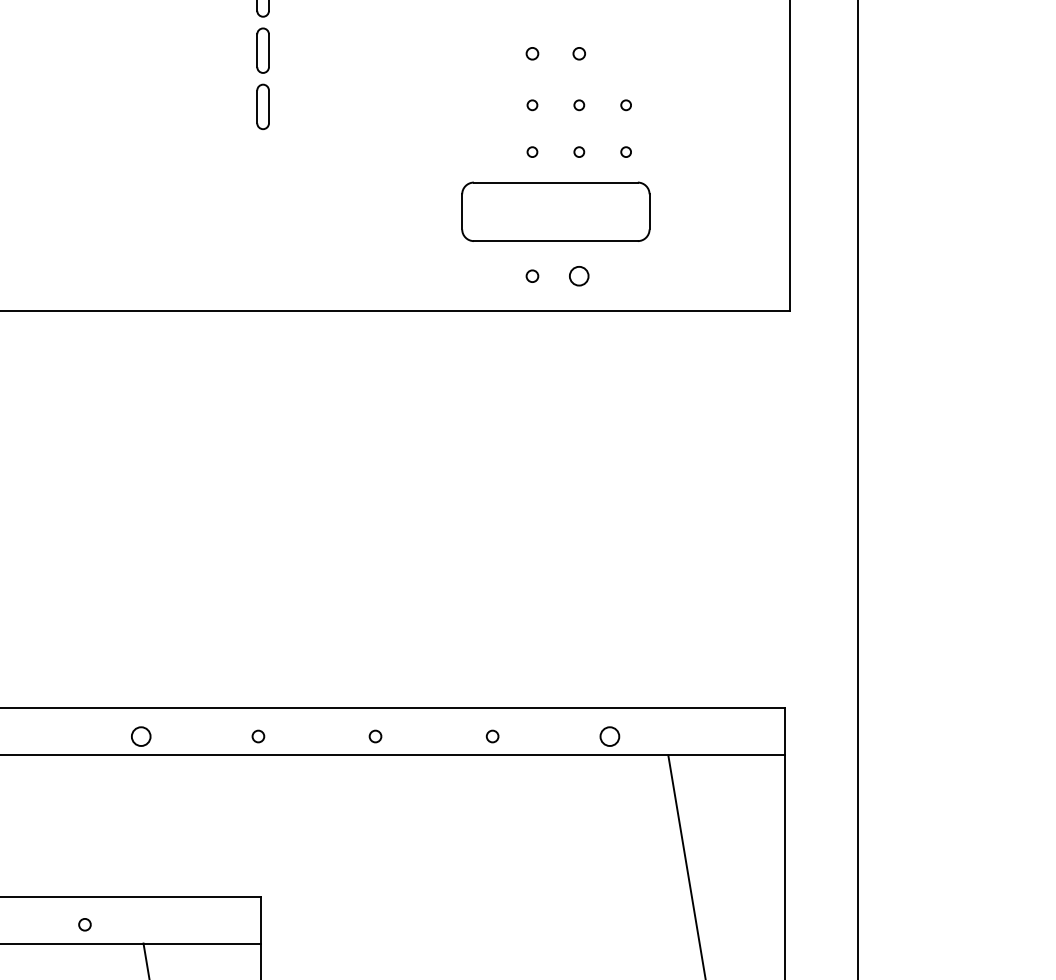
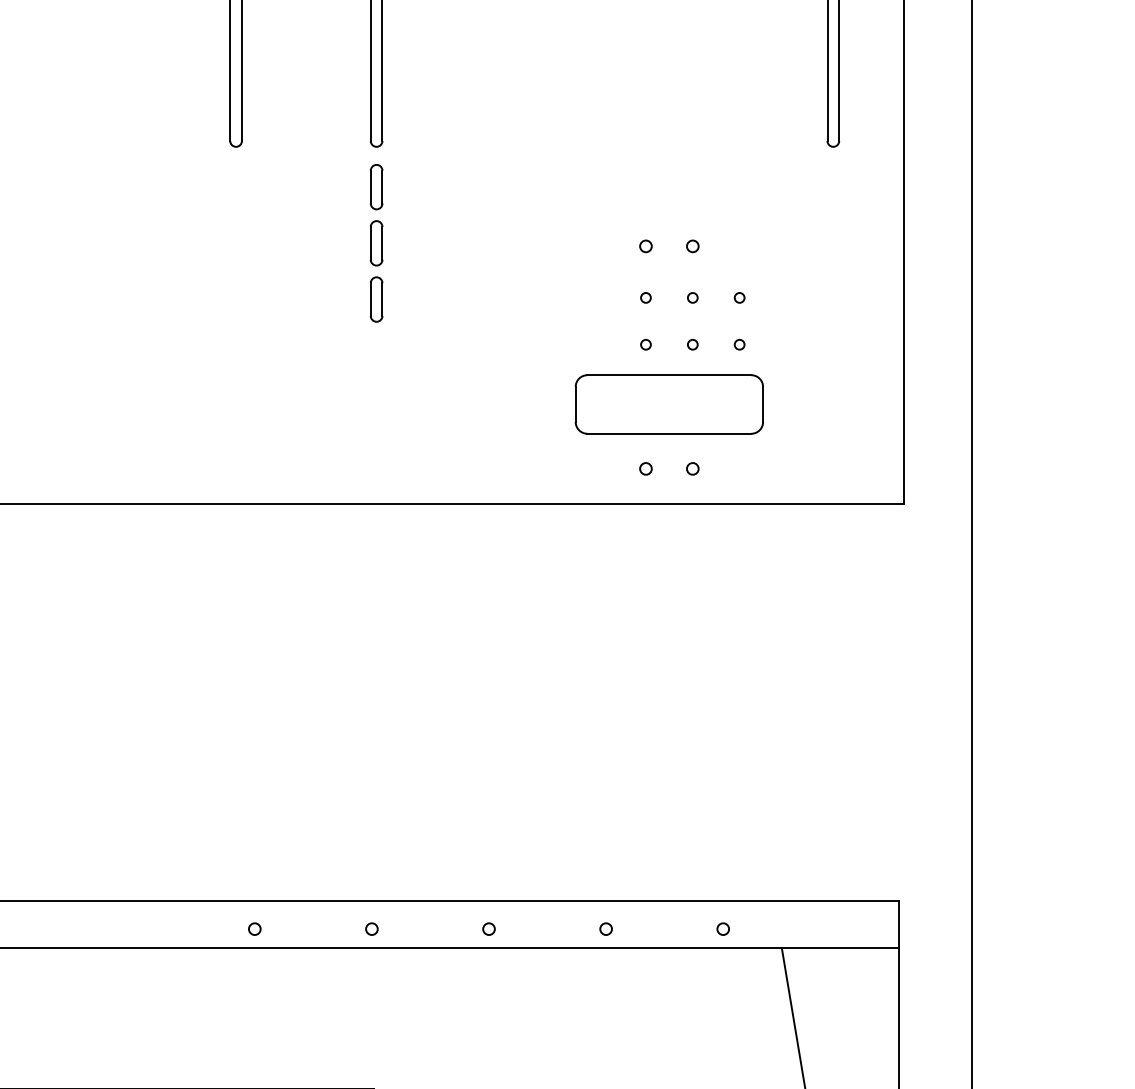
circle: (579, 275) -> (692, 468), size x0.62
circle: (141, 735) -> (254, 928), size x0.62
circle: (609, 735) -> (722, 928), size x0.62

